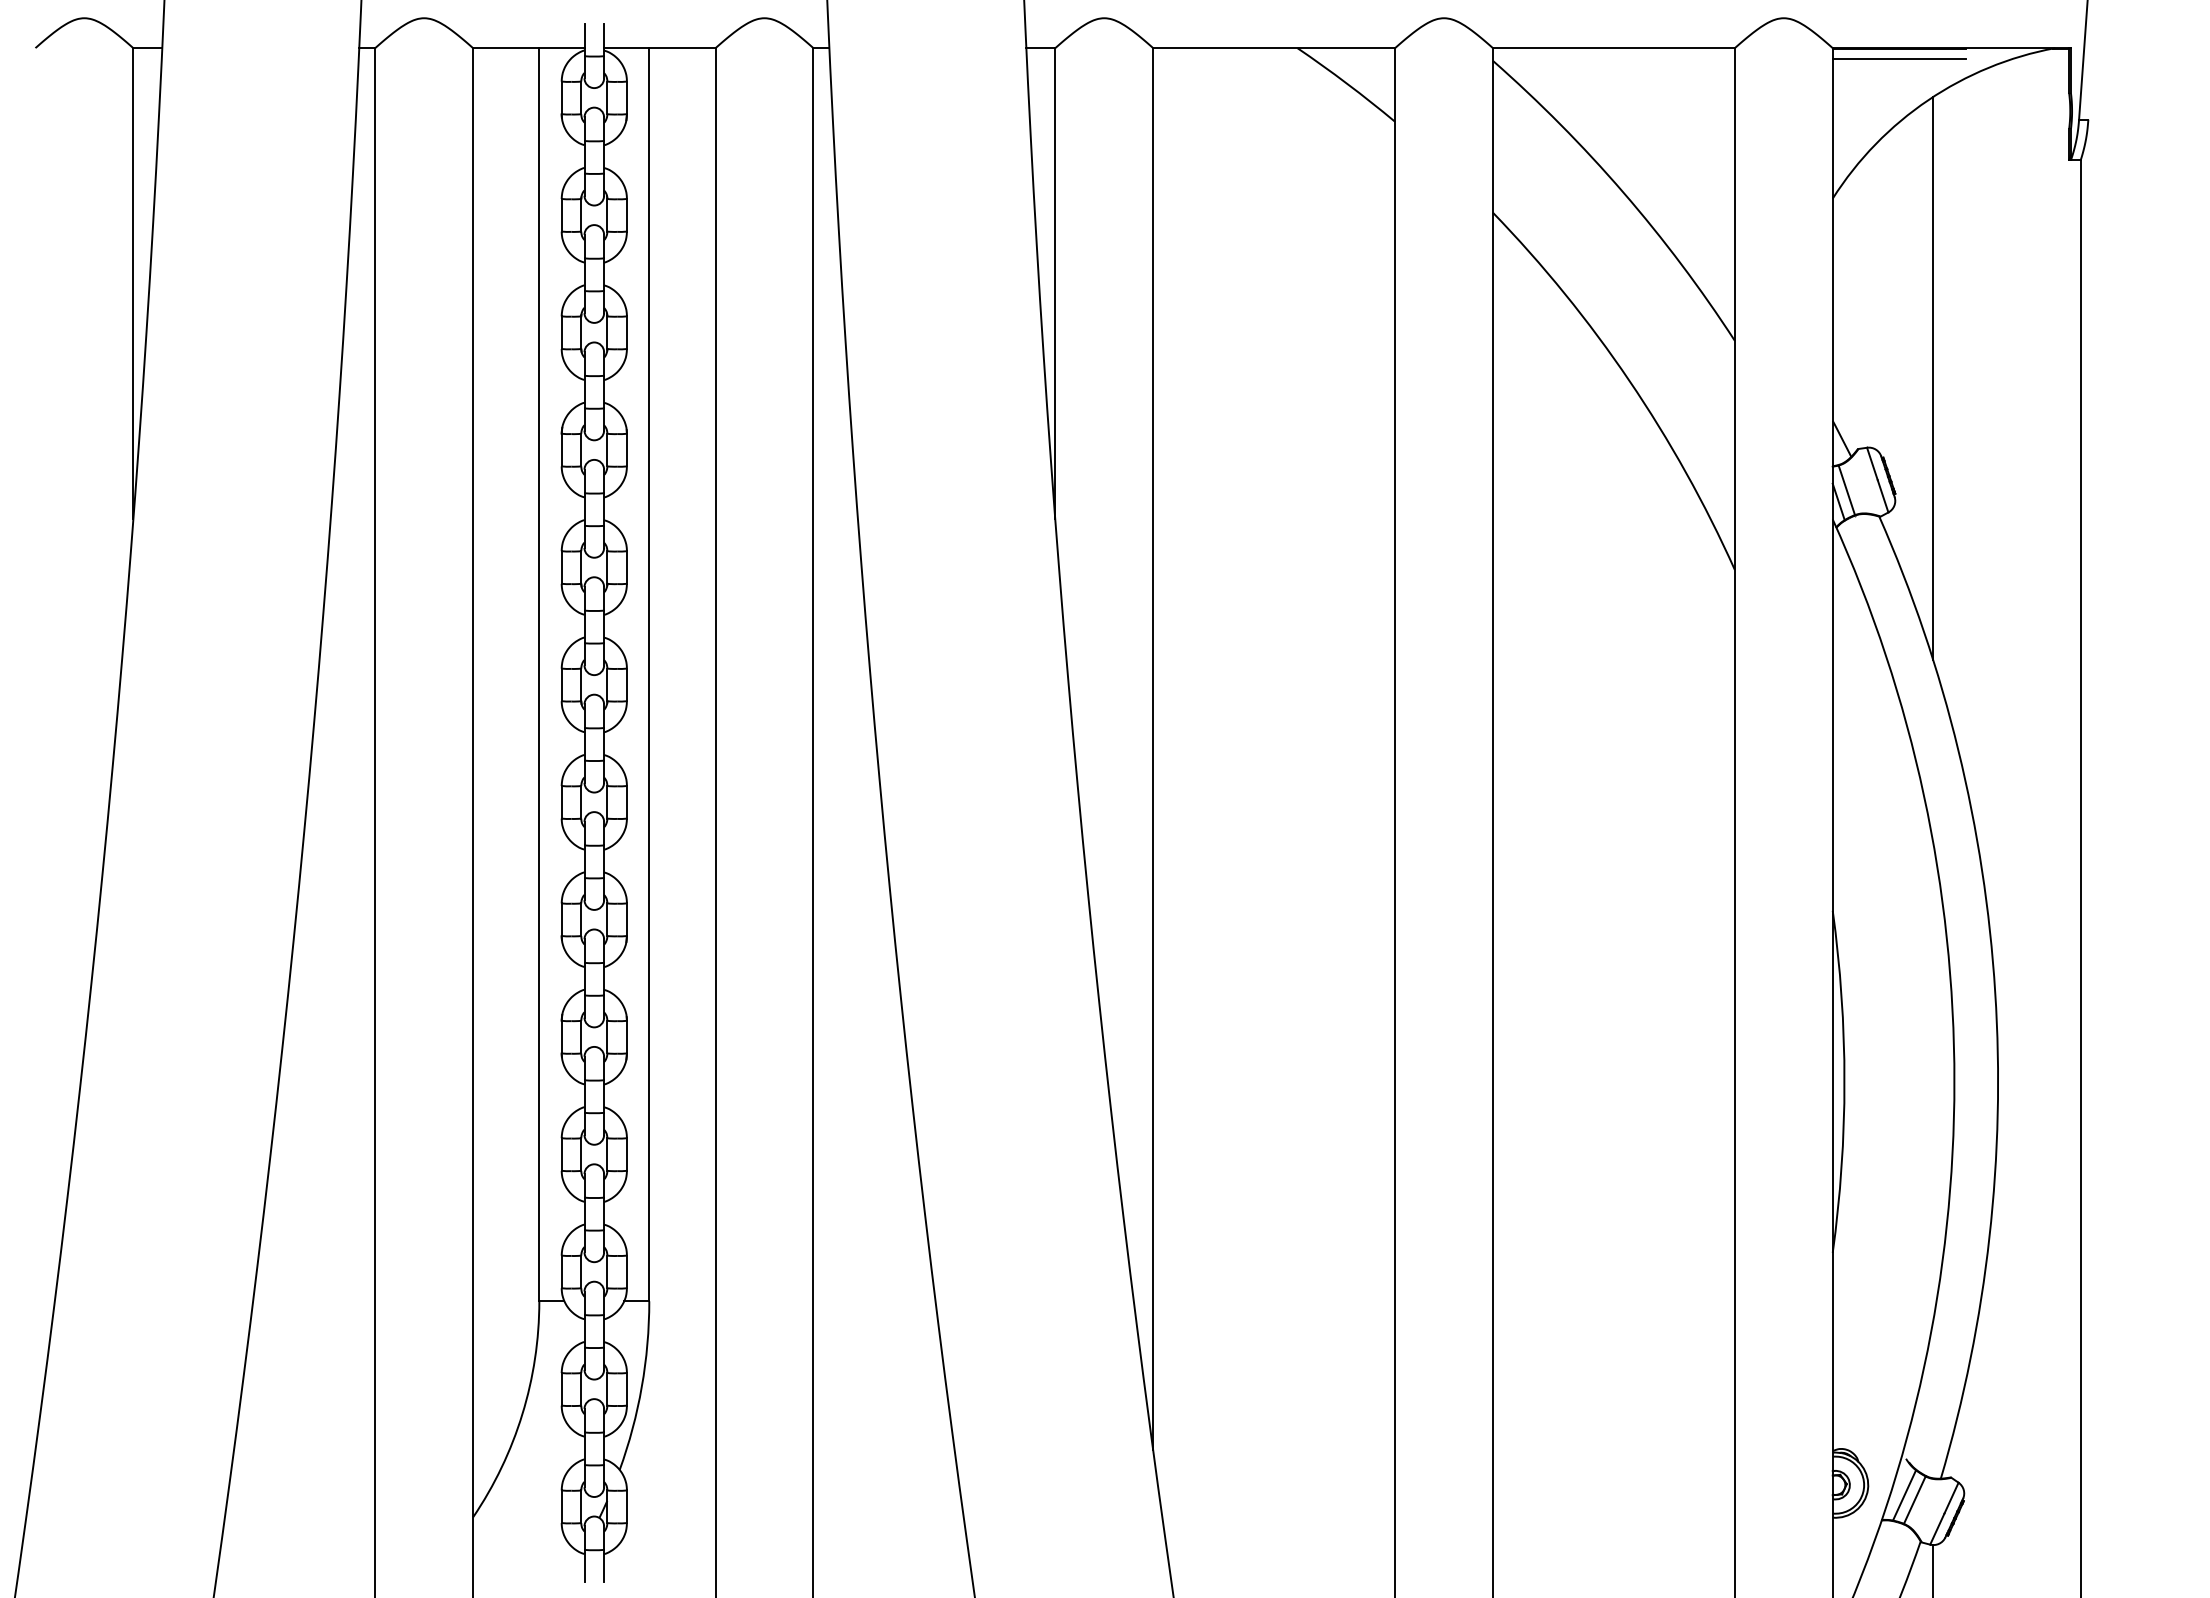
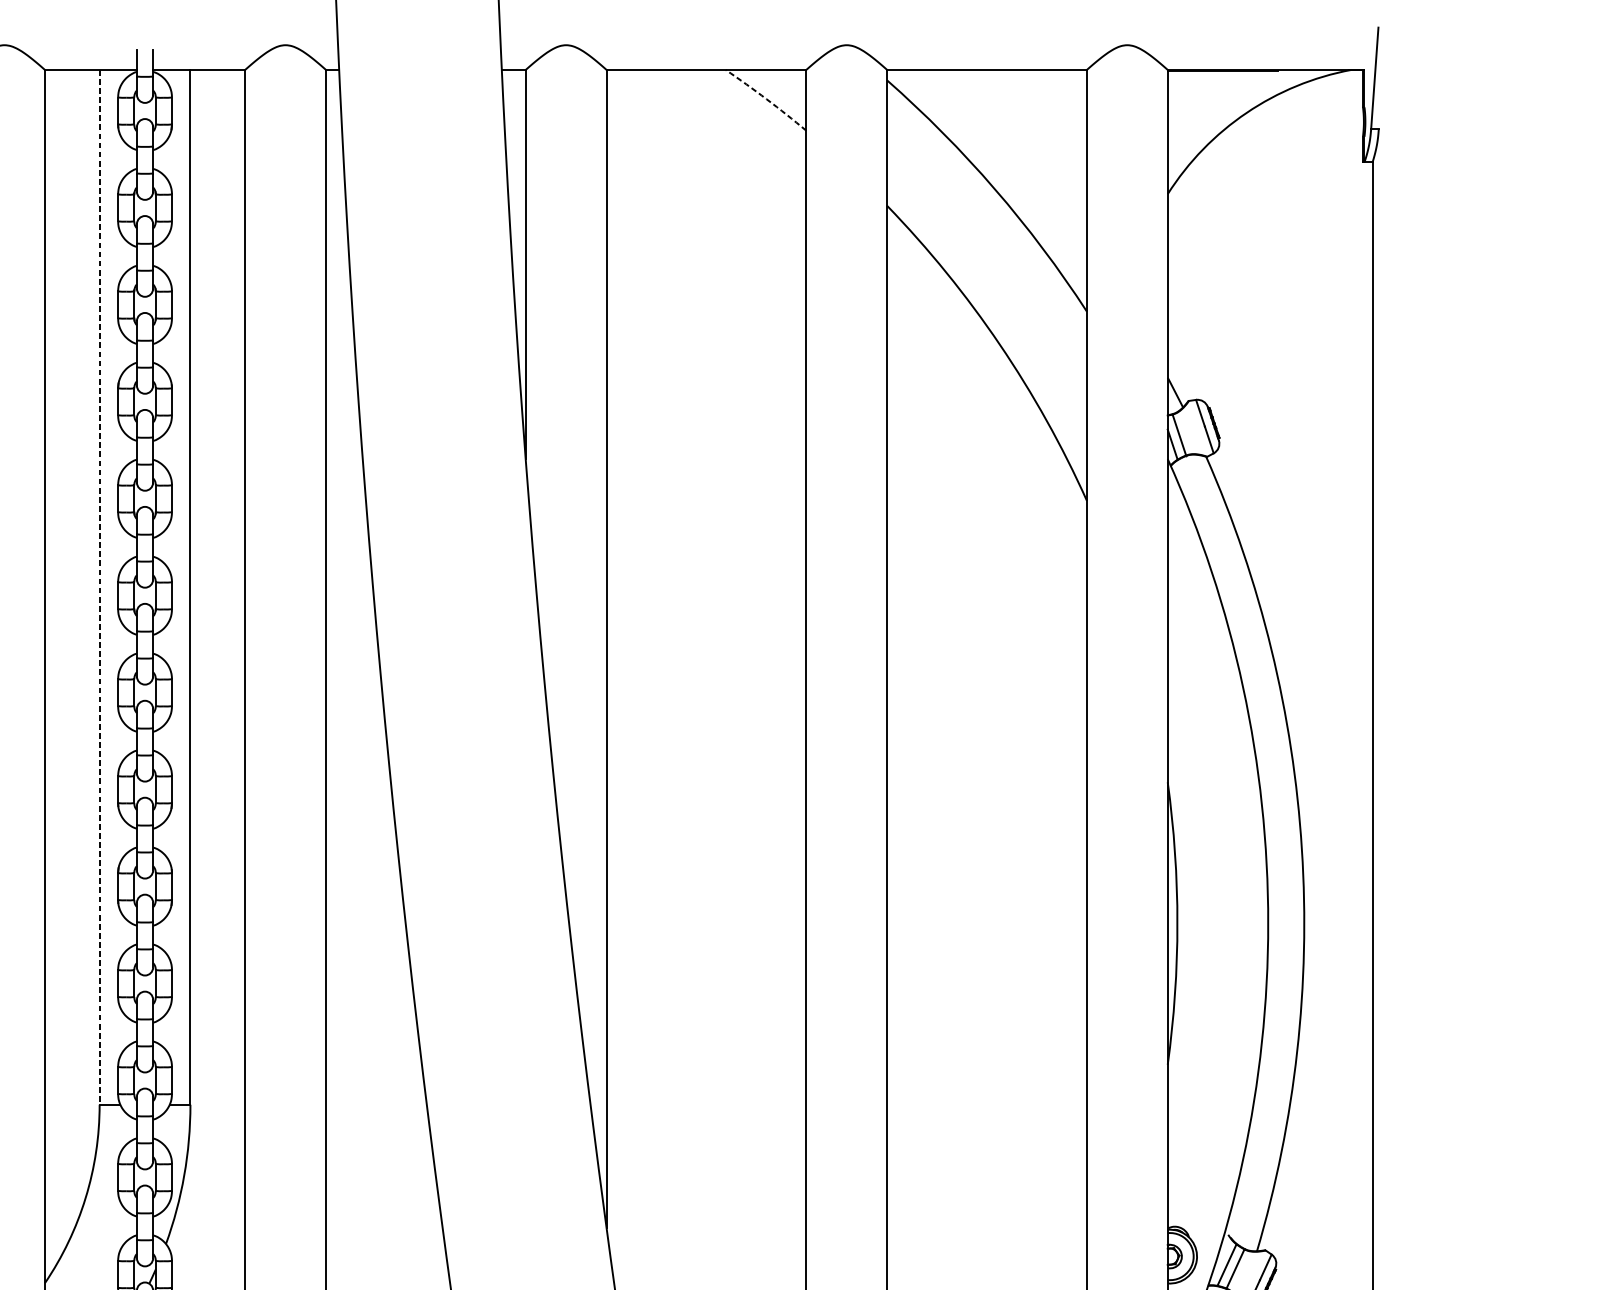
line: (1898, 58) -> (1222, 78), removed
arc: (1347, 83) -> (767, 99), solid -> dashed
line: (1933, 378) -> (1250, 342), removed
line: (539, 674) -> (99, 587), solid -> dashed

